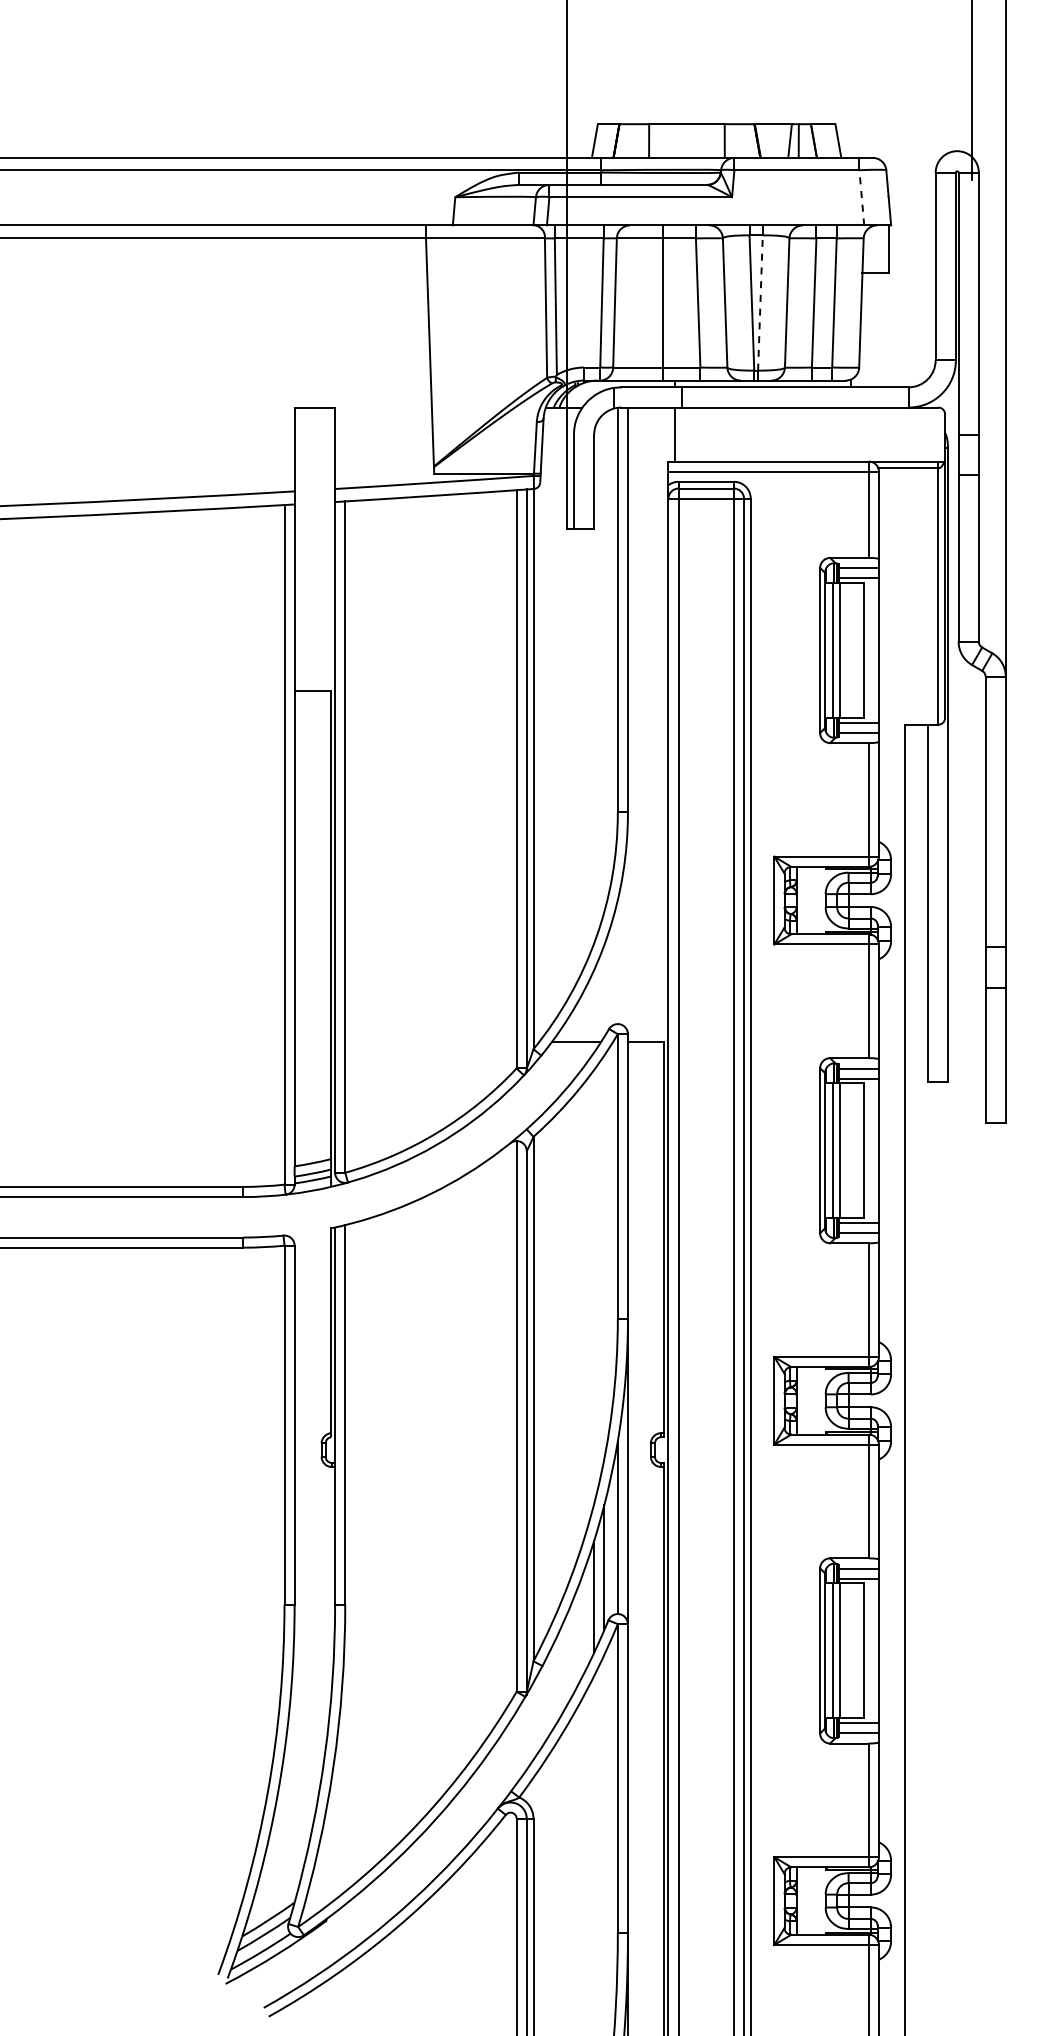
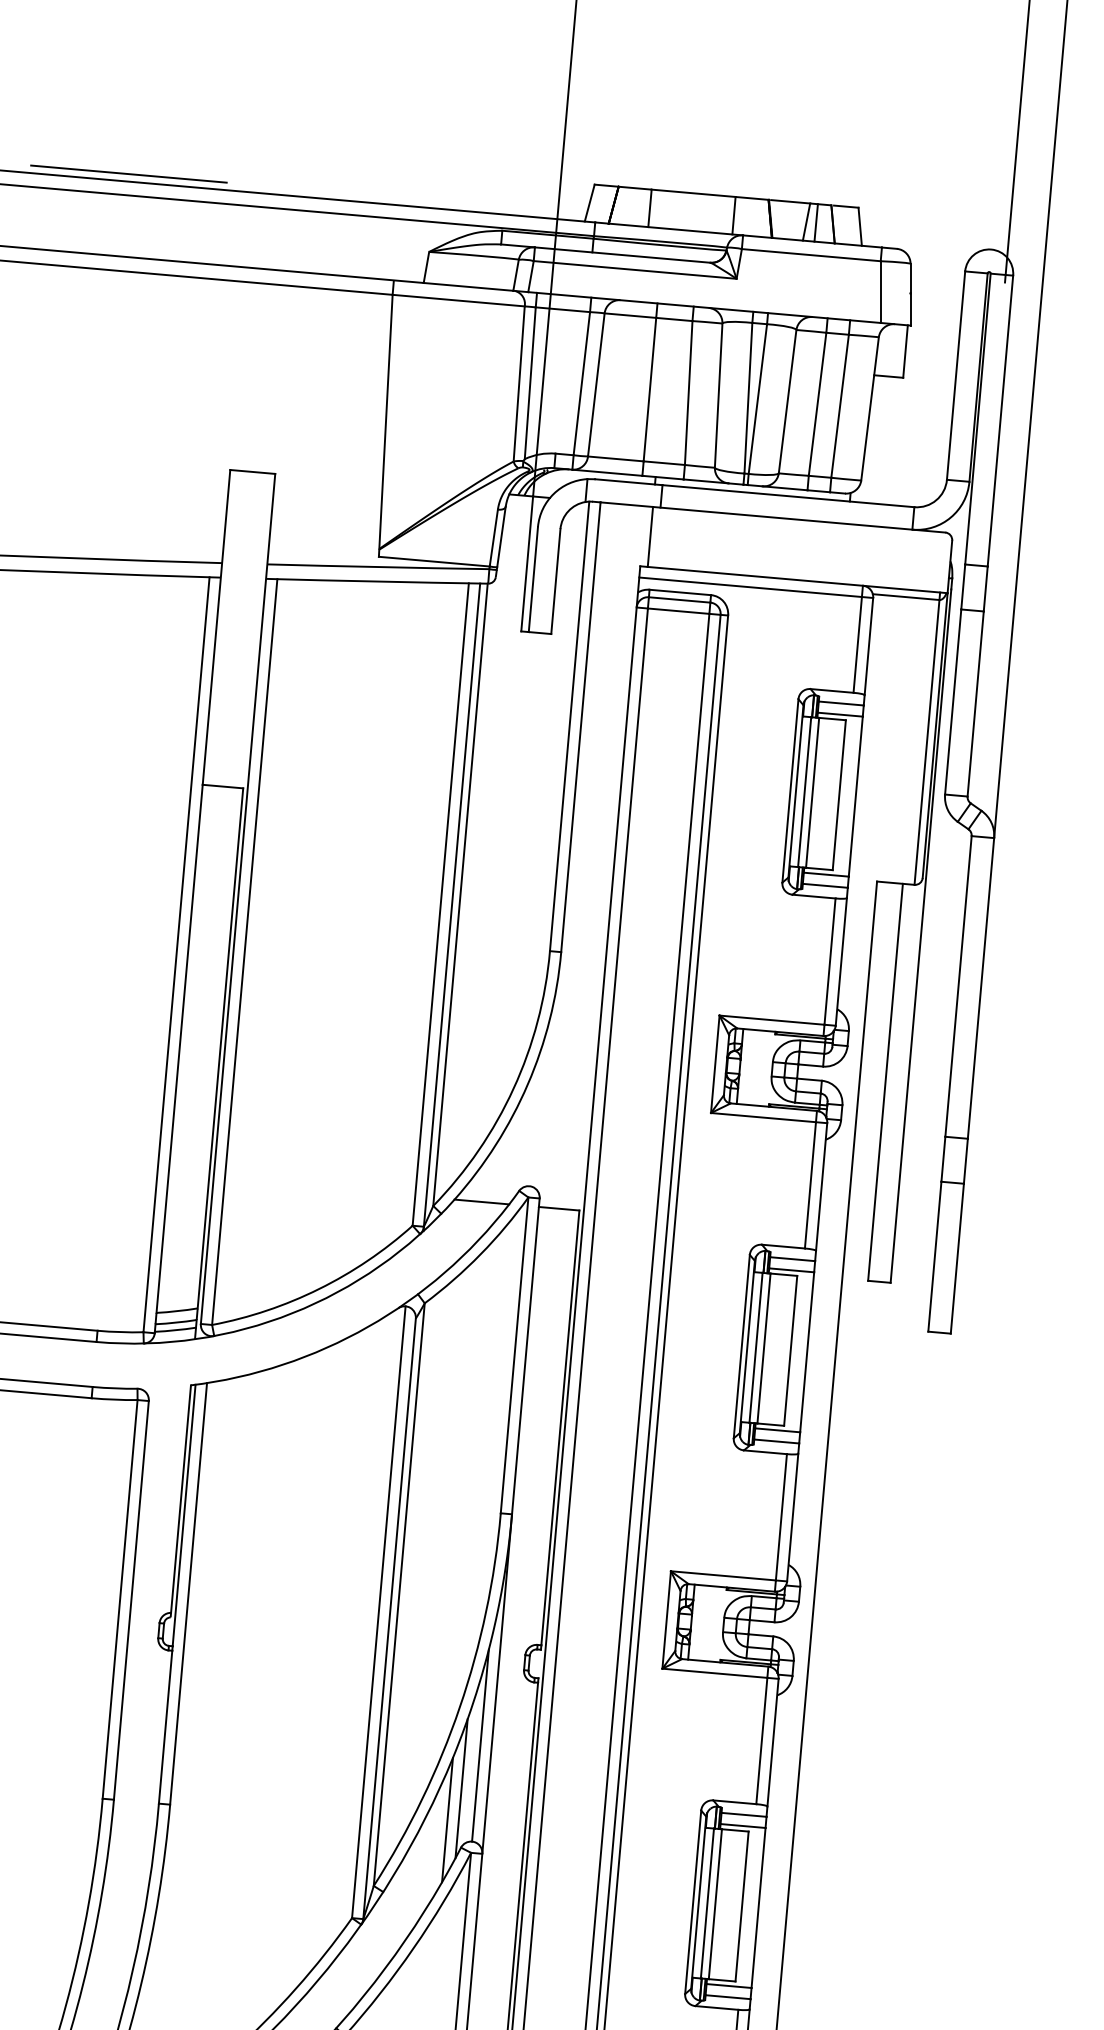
line: (180, 151) -> (128, 174), added
line: (861, 197) -> (880, 291), dashed -> solid
line: (760, 303) -> (757, 399), dashed -> solid

